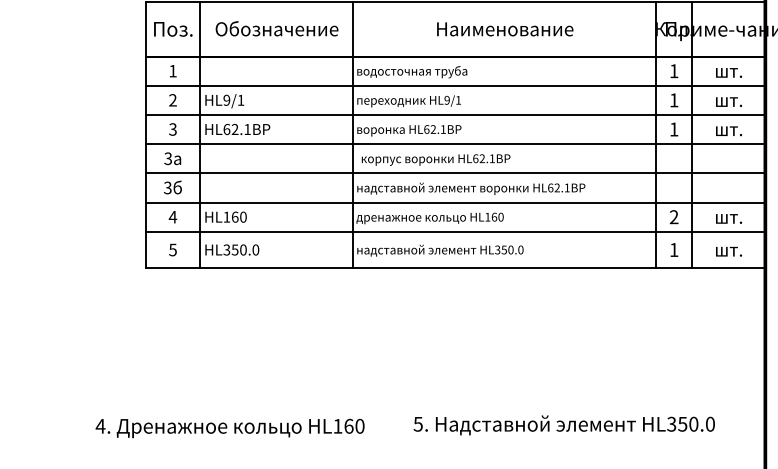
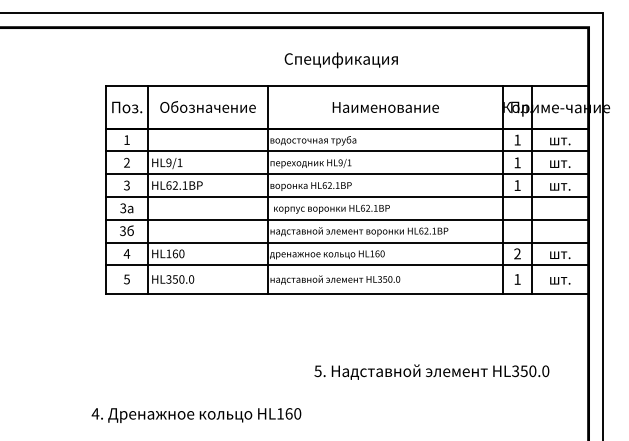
text: (563, 424) -> (431, 371), moved
text: (230, 428) -> (196, 415), moved

